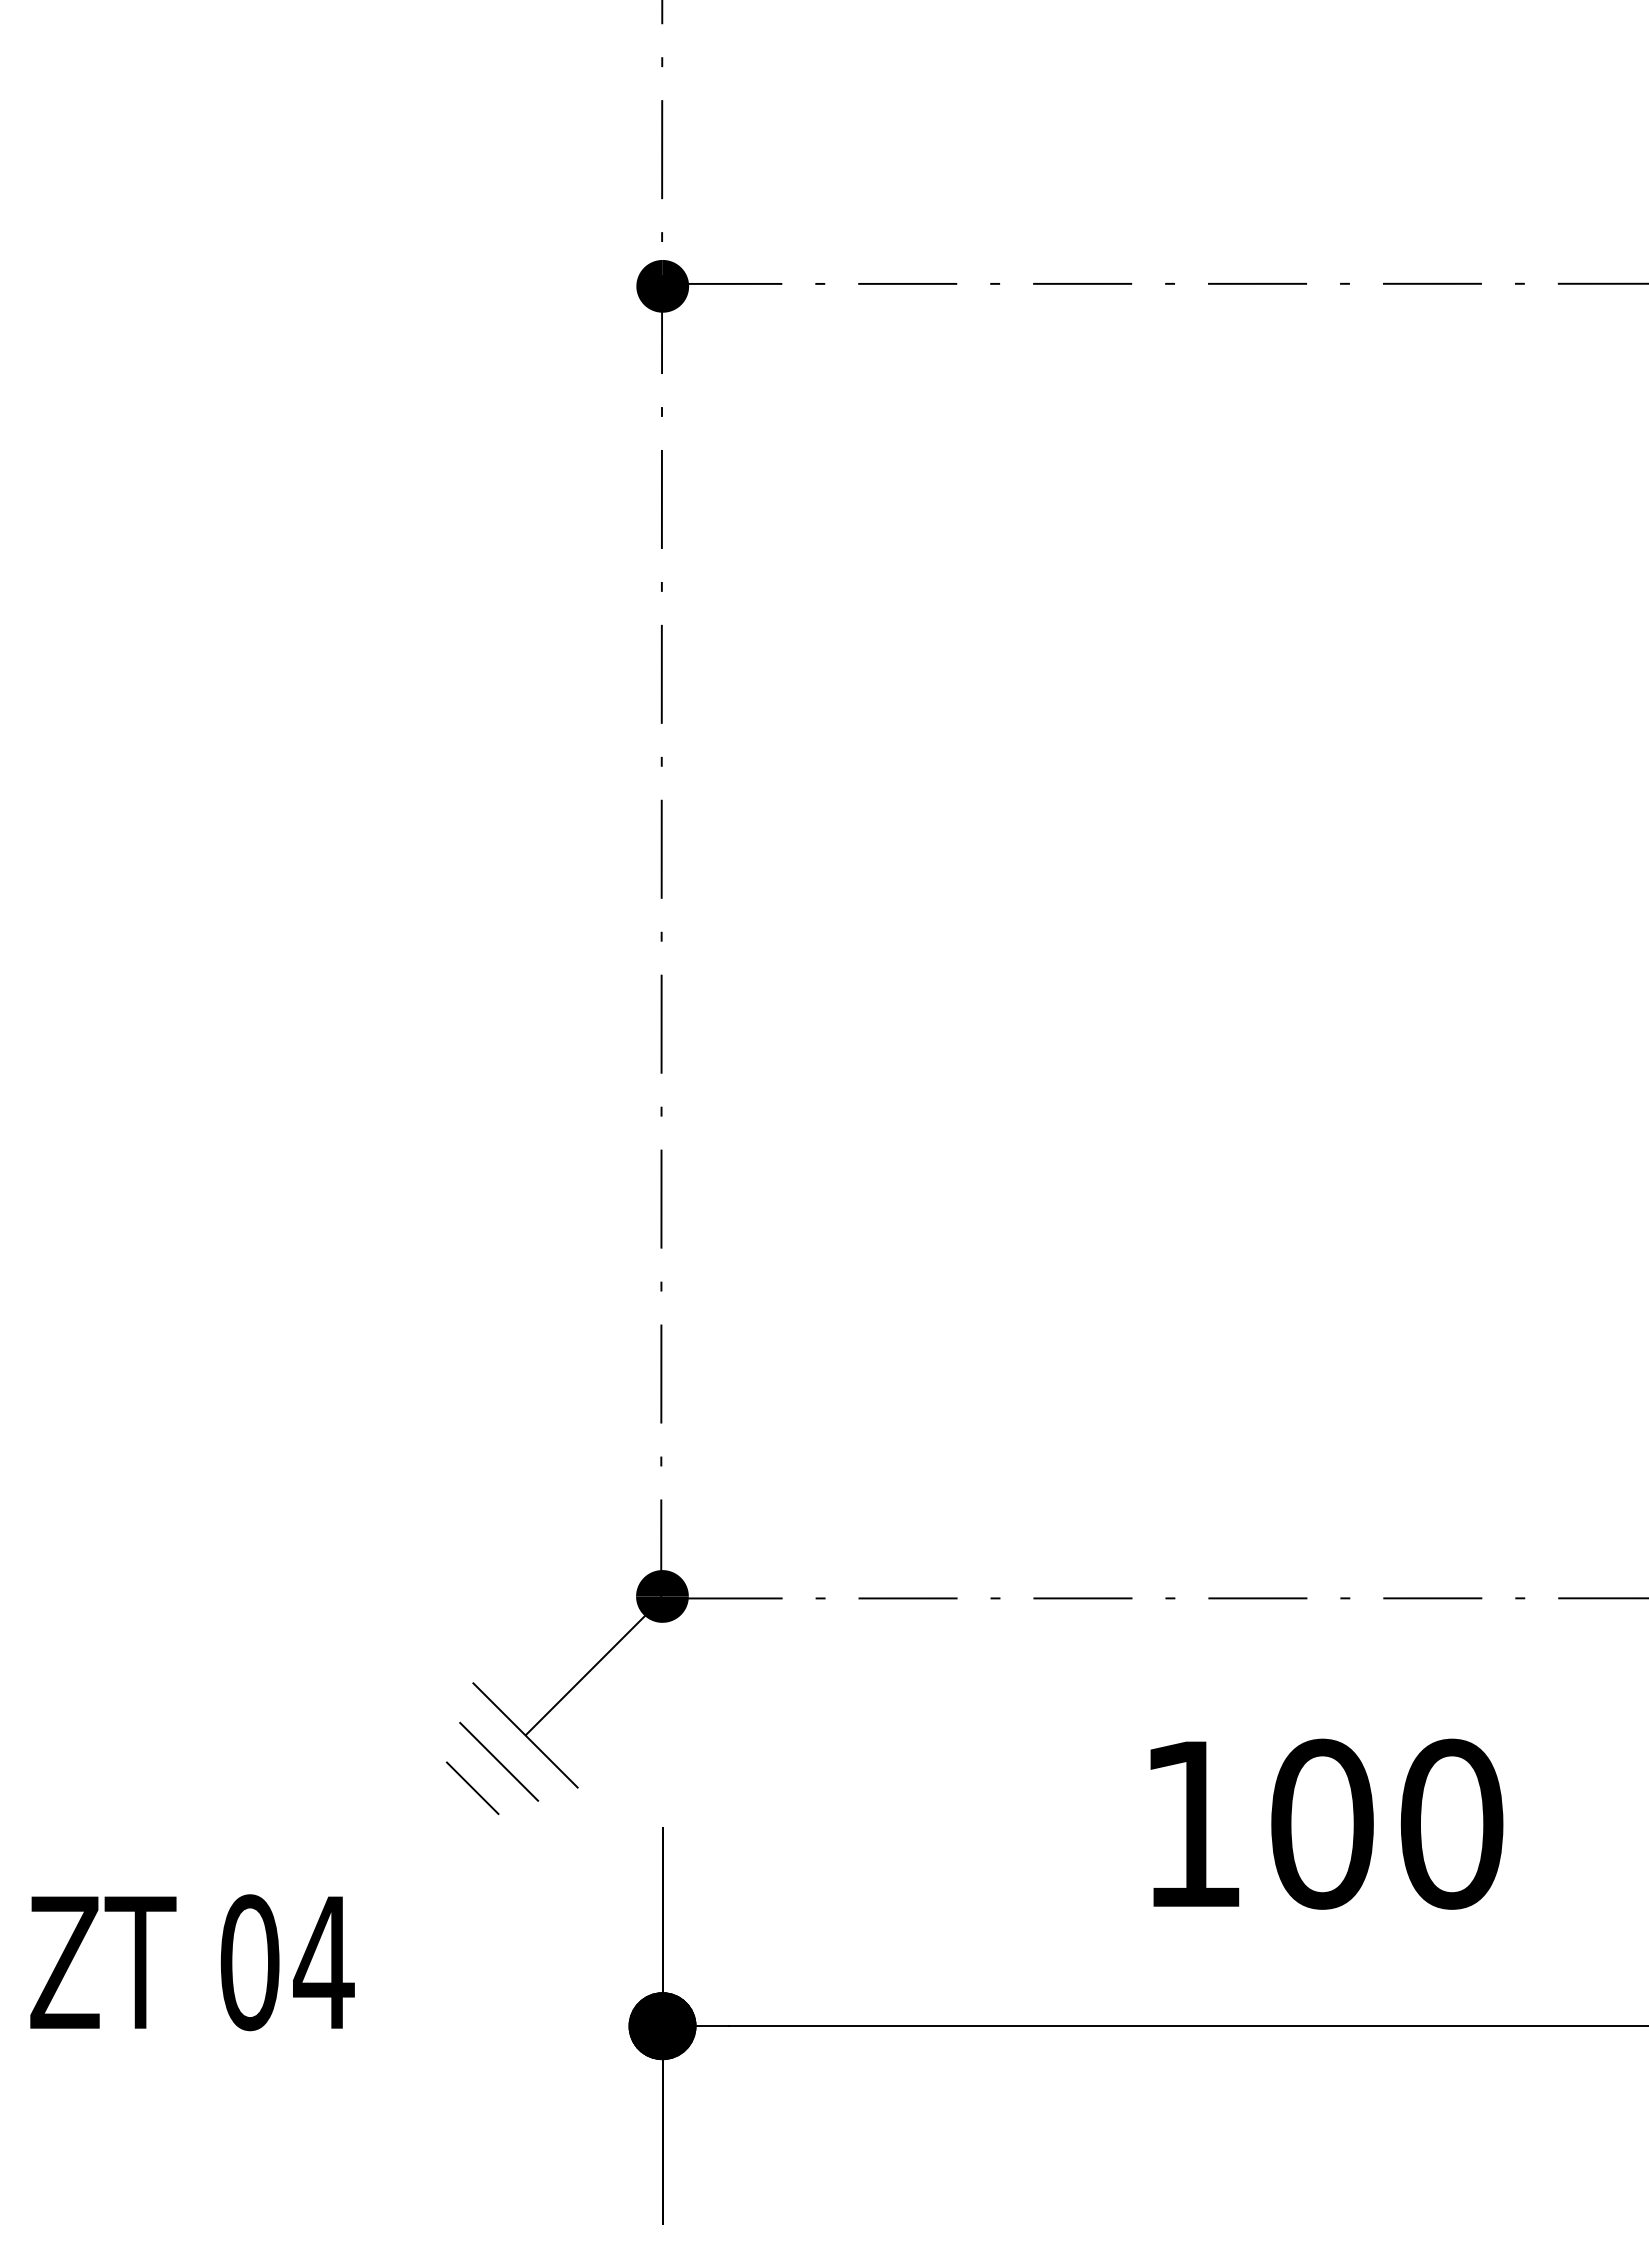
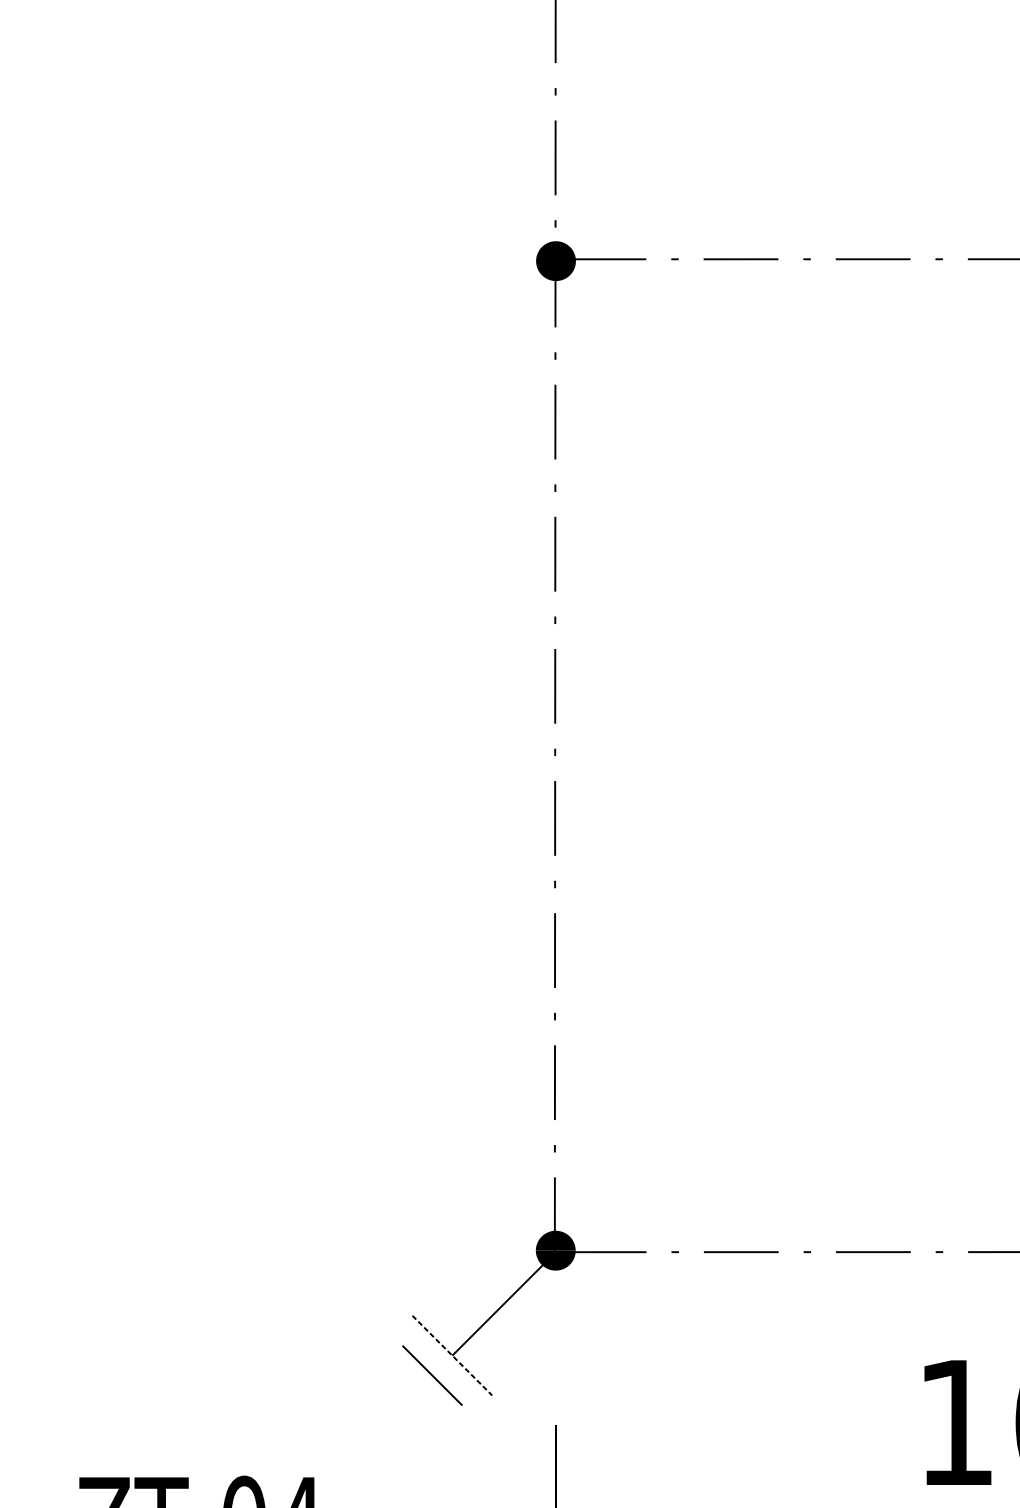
line: (525, 1735) -> (452, 1355), solid -> dashed
line: (472, 1787) -> (412, 1394), removed

